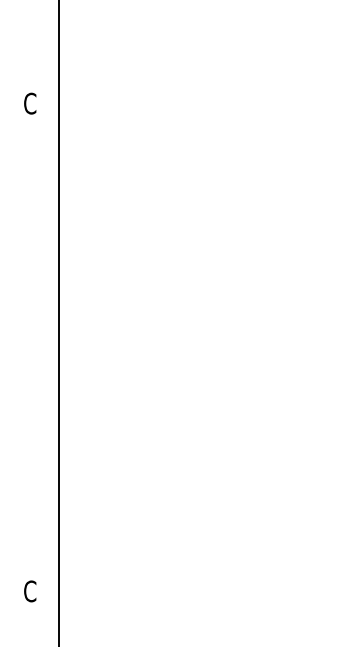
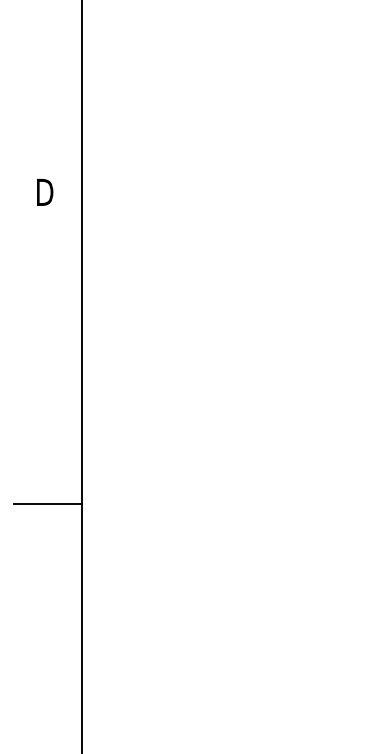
text: (29, 103) -> (44, 192), C -> D
line: (31, 347) -> (47, 503), added

